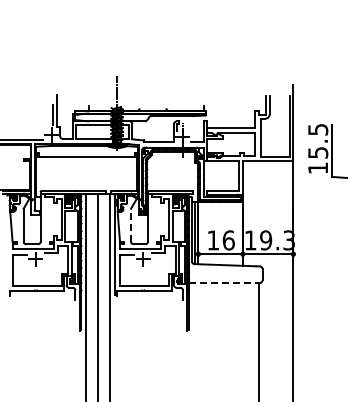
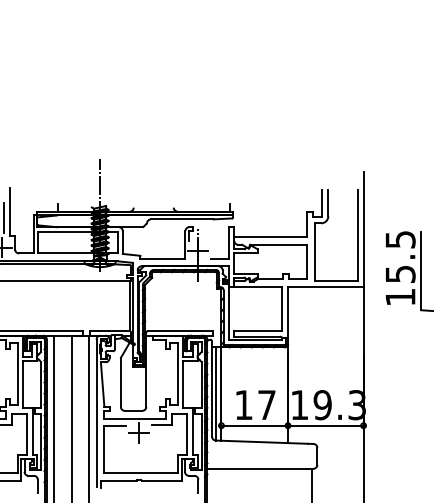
line: (131, 224) -> (121, 381), dashed -> solid
text: (228, 240) -> (266, 405), 16 -> 17
line: (222, 283) -> (257, 469), dashed -> solid

